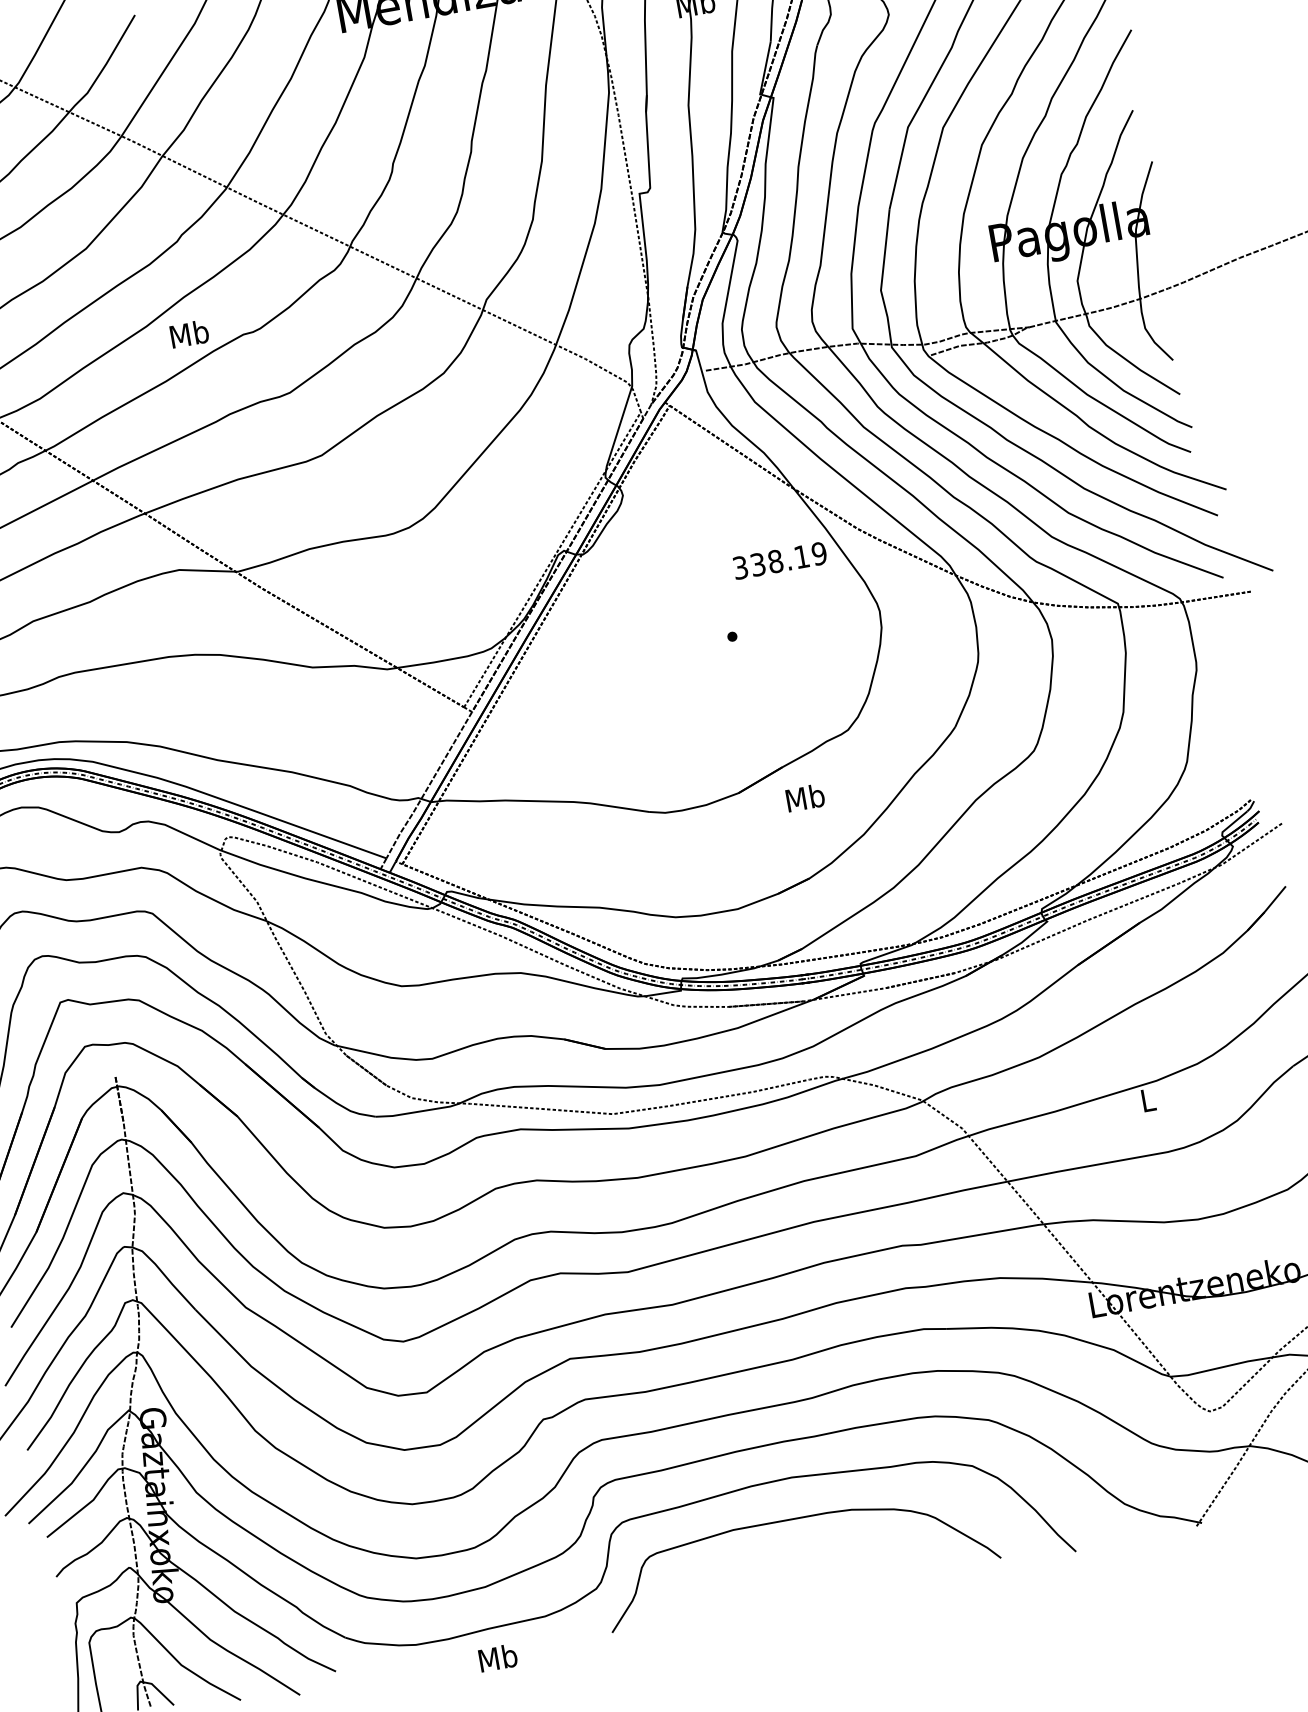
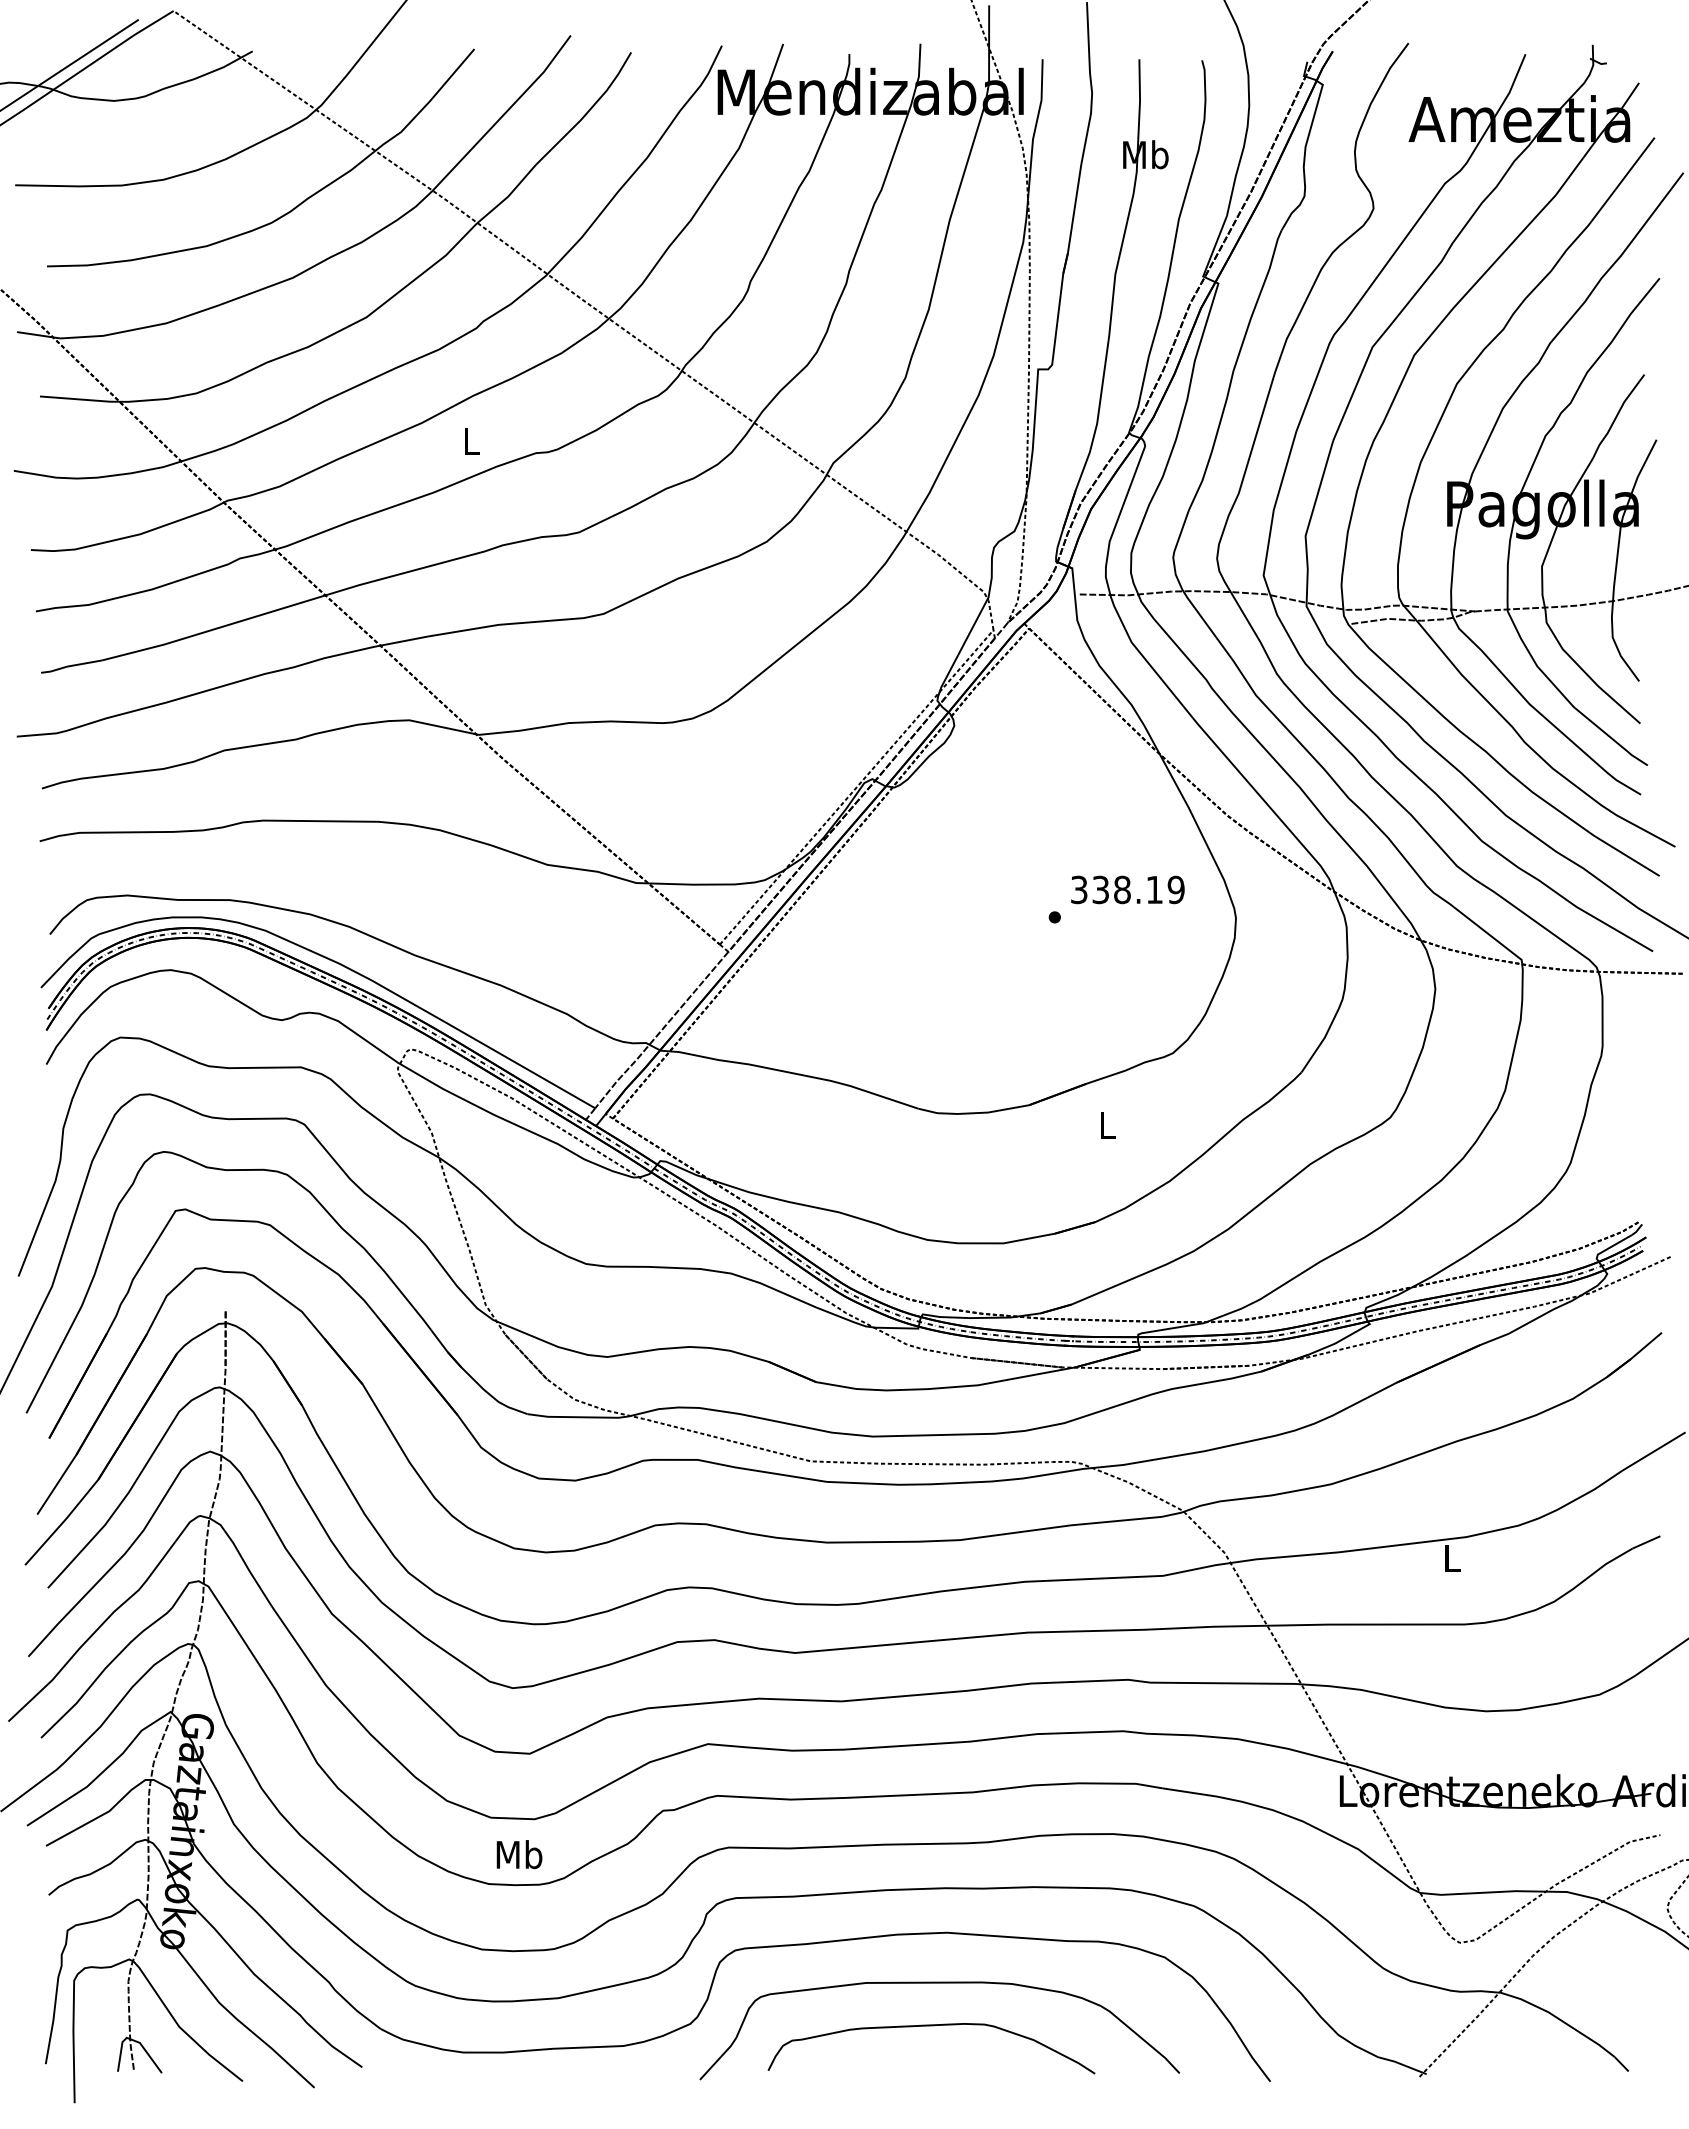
text: (189, 333) -> (471, 440), Mb -> L
text: (779, 560) -> (1127, 889), moved
text: (805, 797) -> (1107, 1124), Mb -> L
curve: (792, 1555) -> (931, 2026), added
text: (498, 1657) -> (519, 1854), moved

